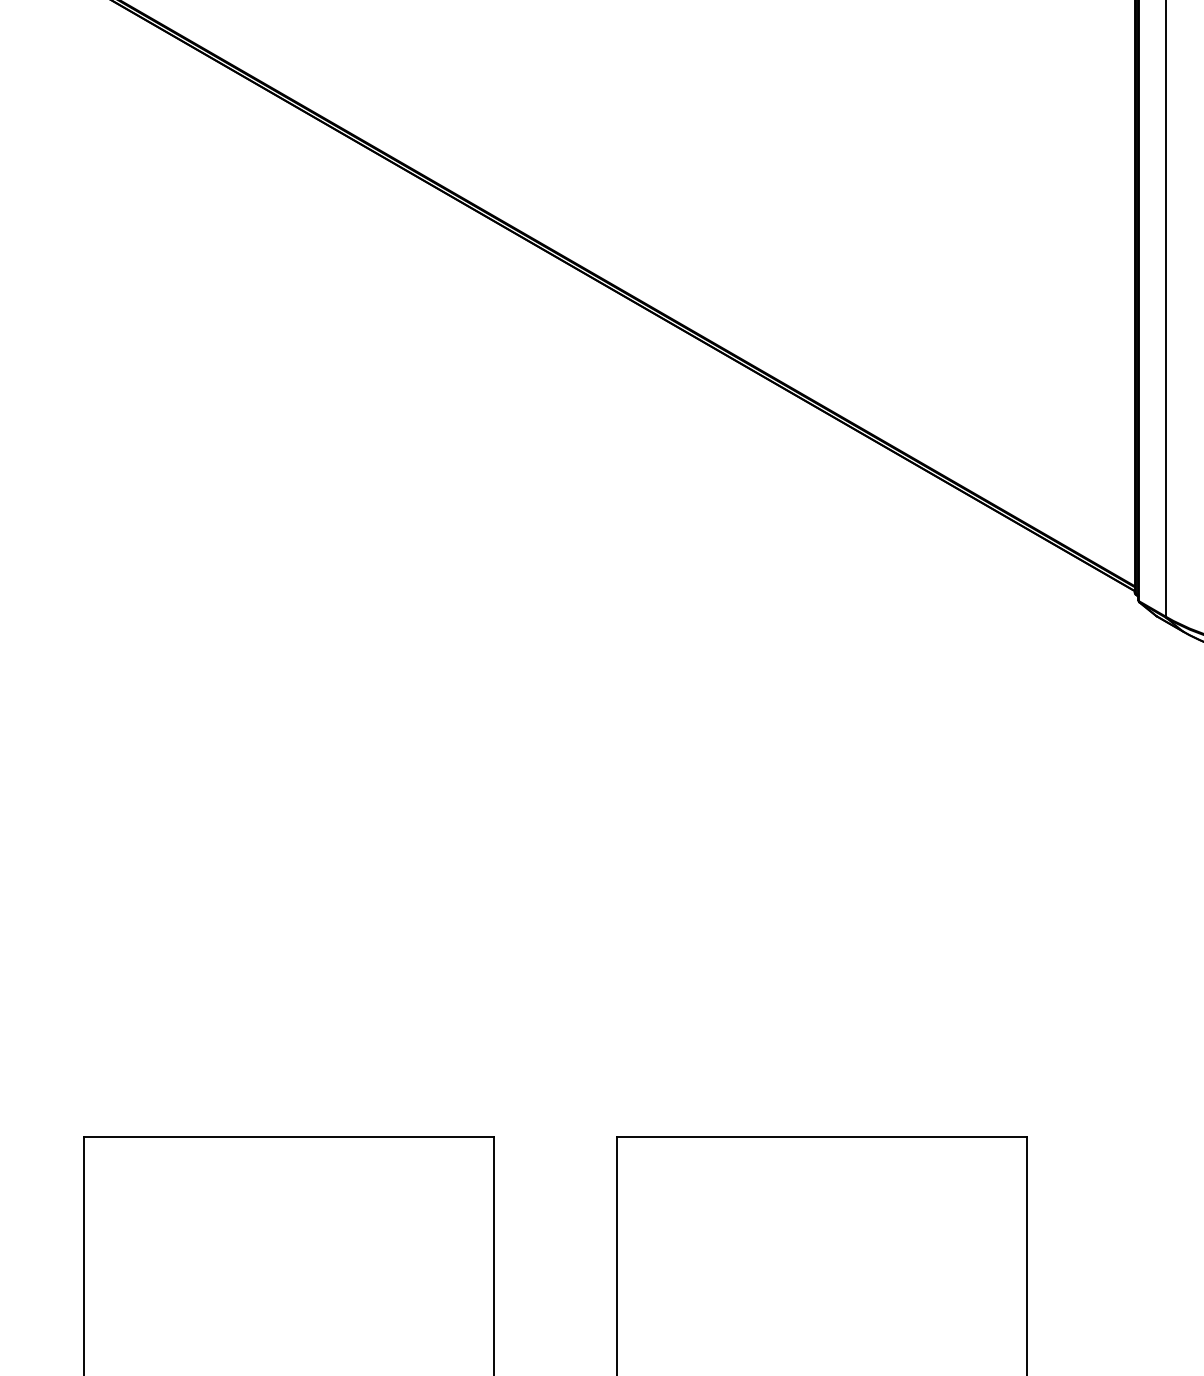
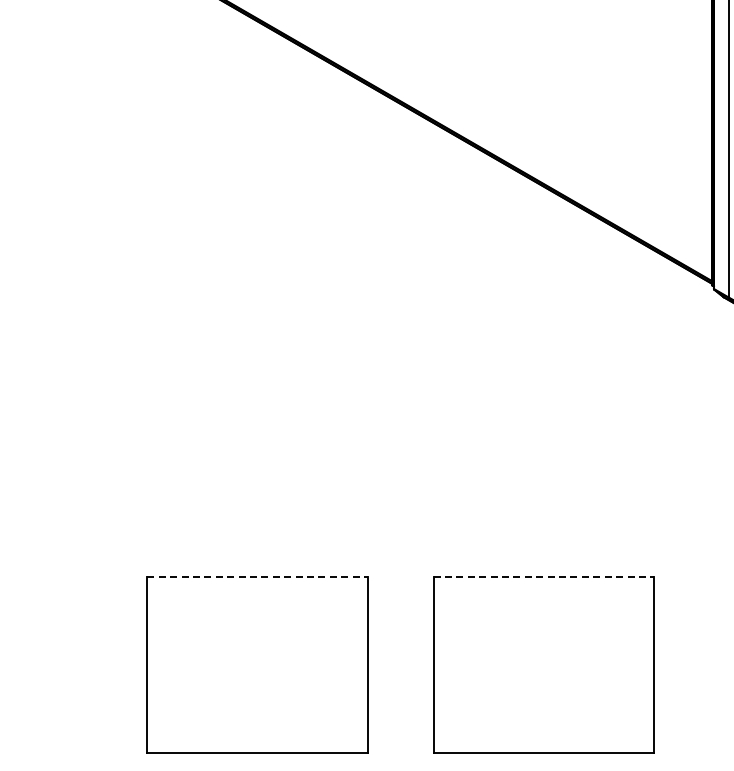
line: (289, 1135) -> (257, 576), solid -> dashed
line: (823, 1135) -> (544, 576), solid -> dashed

